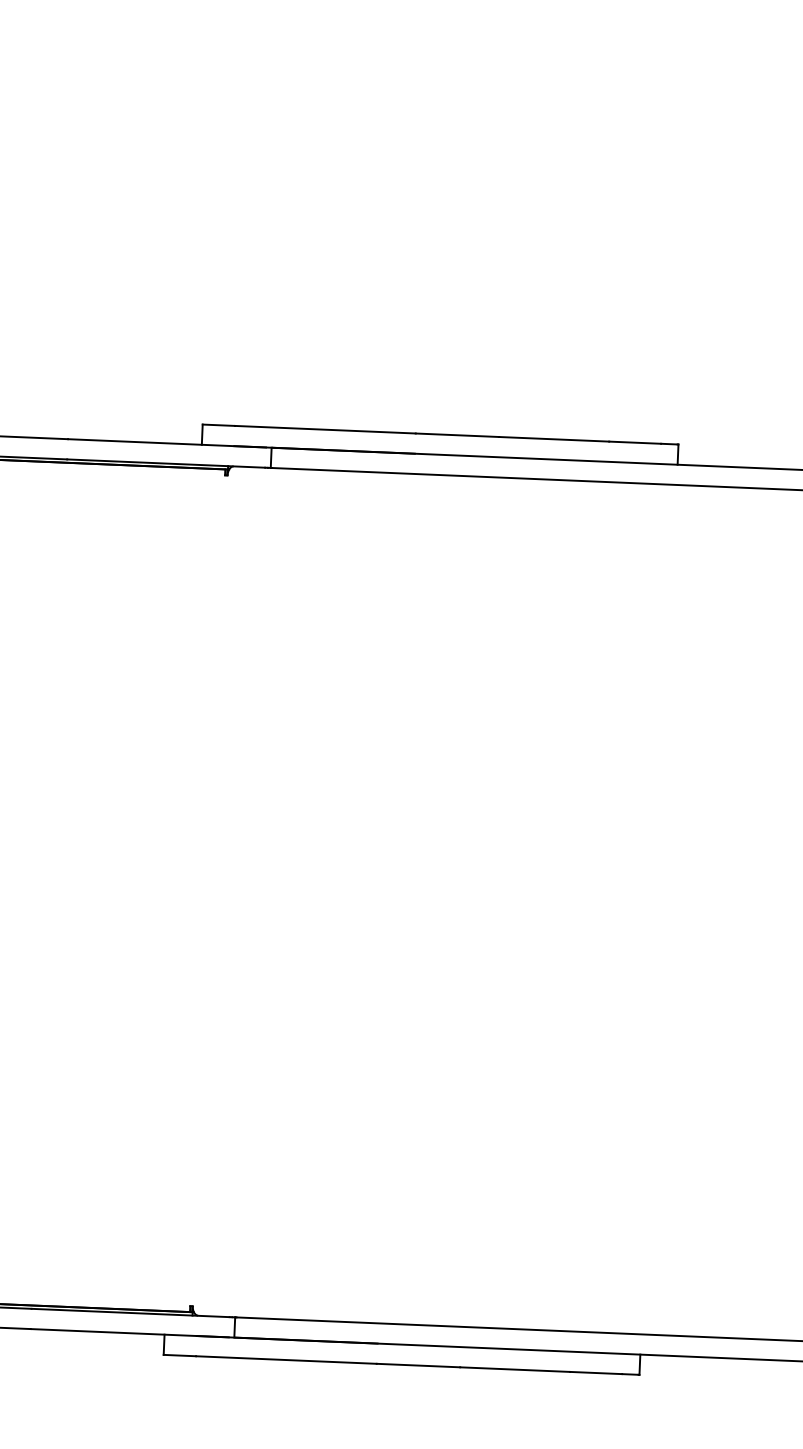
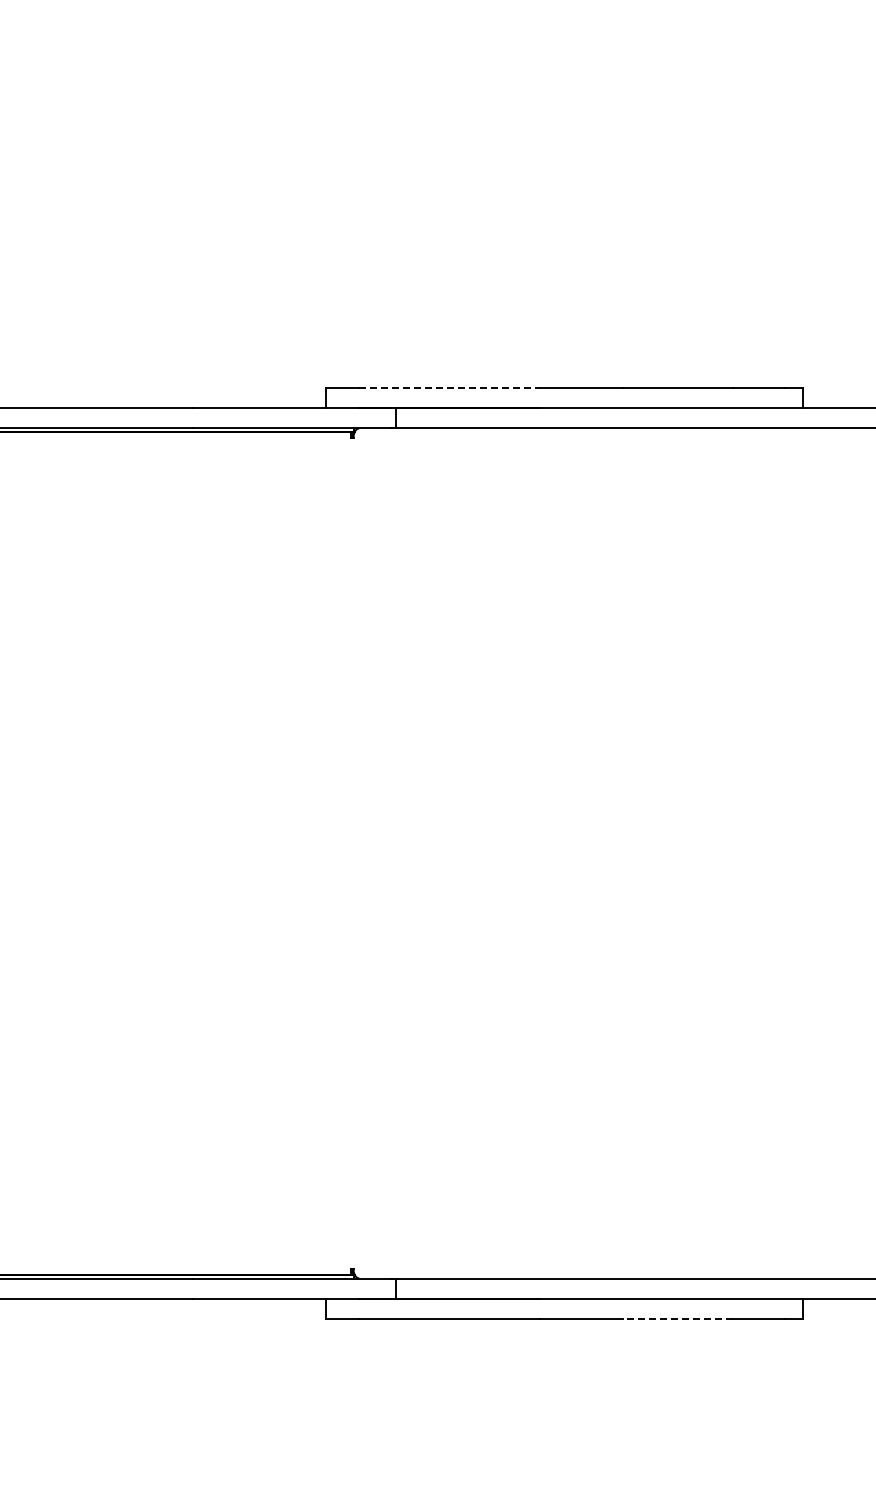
line: (325, 429) -> (449, 387), solid -> dashed
line: (514, 1369) -> (677, 1319), solid -> dashed

